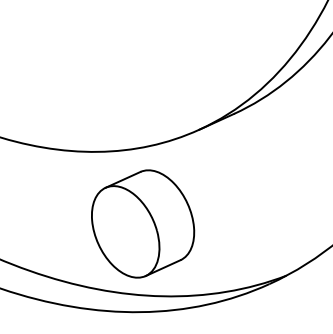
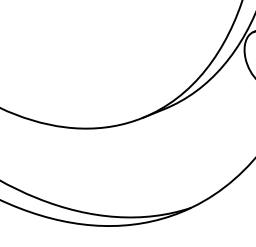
part: (143, 223) -> (106, 172), removed

